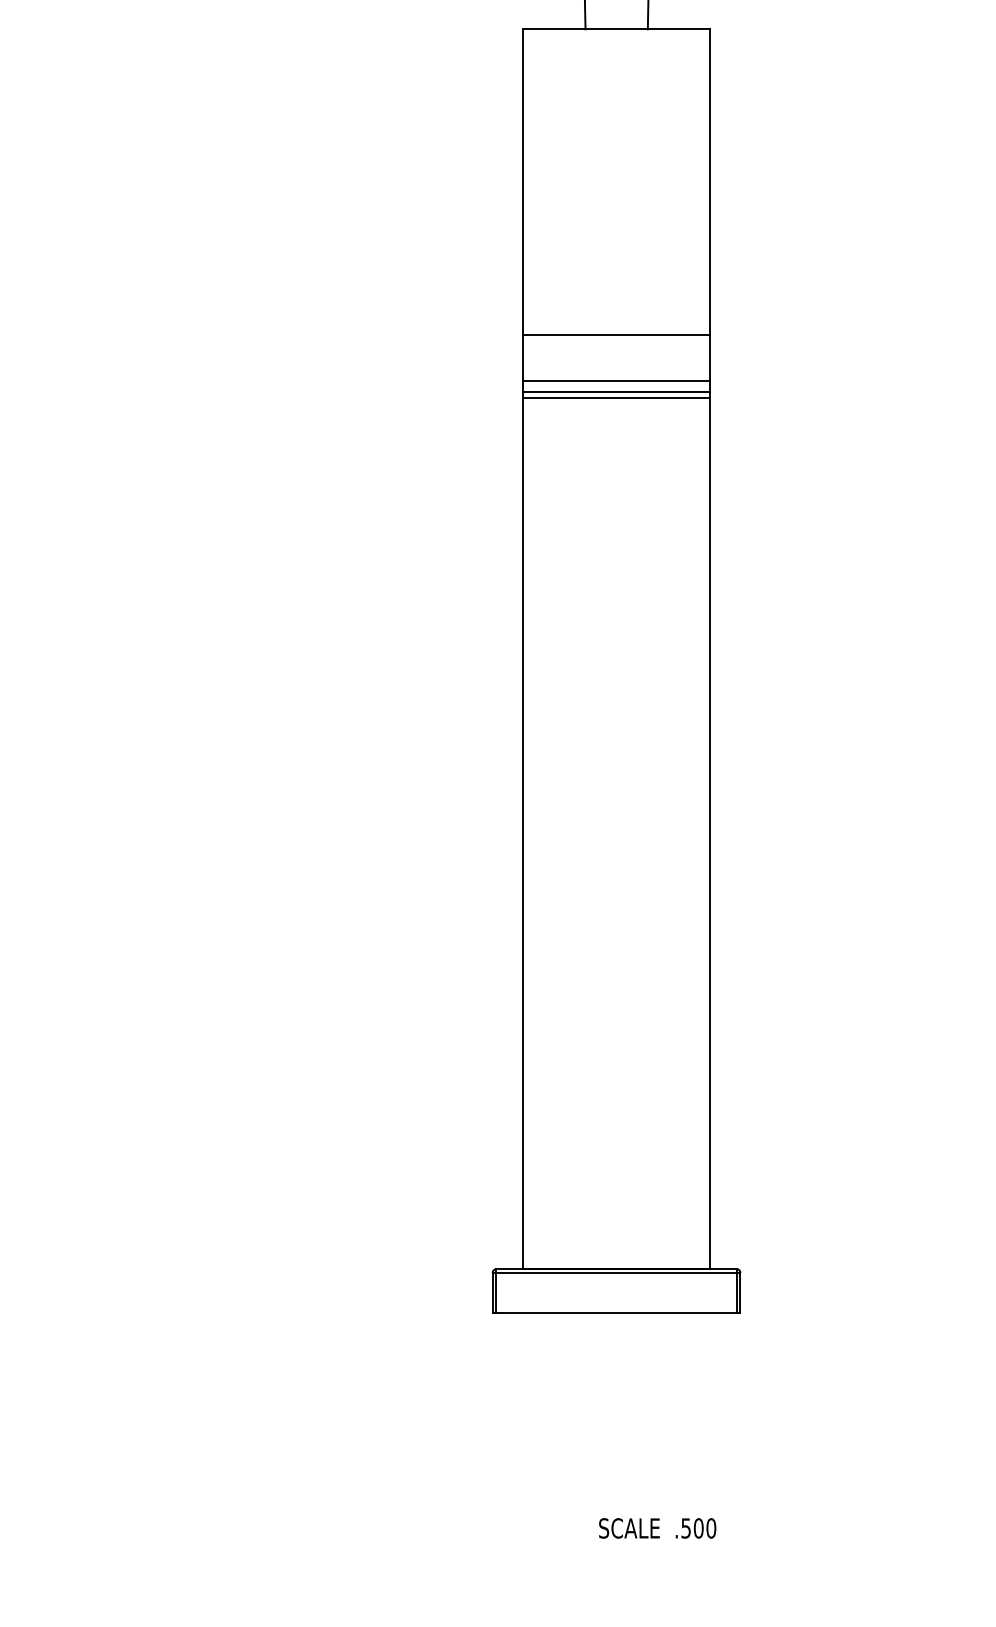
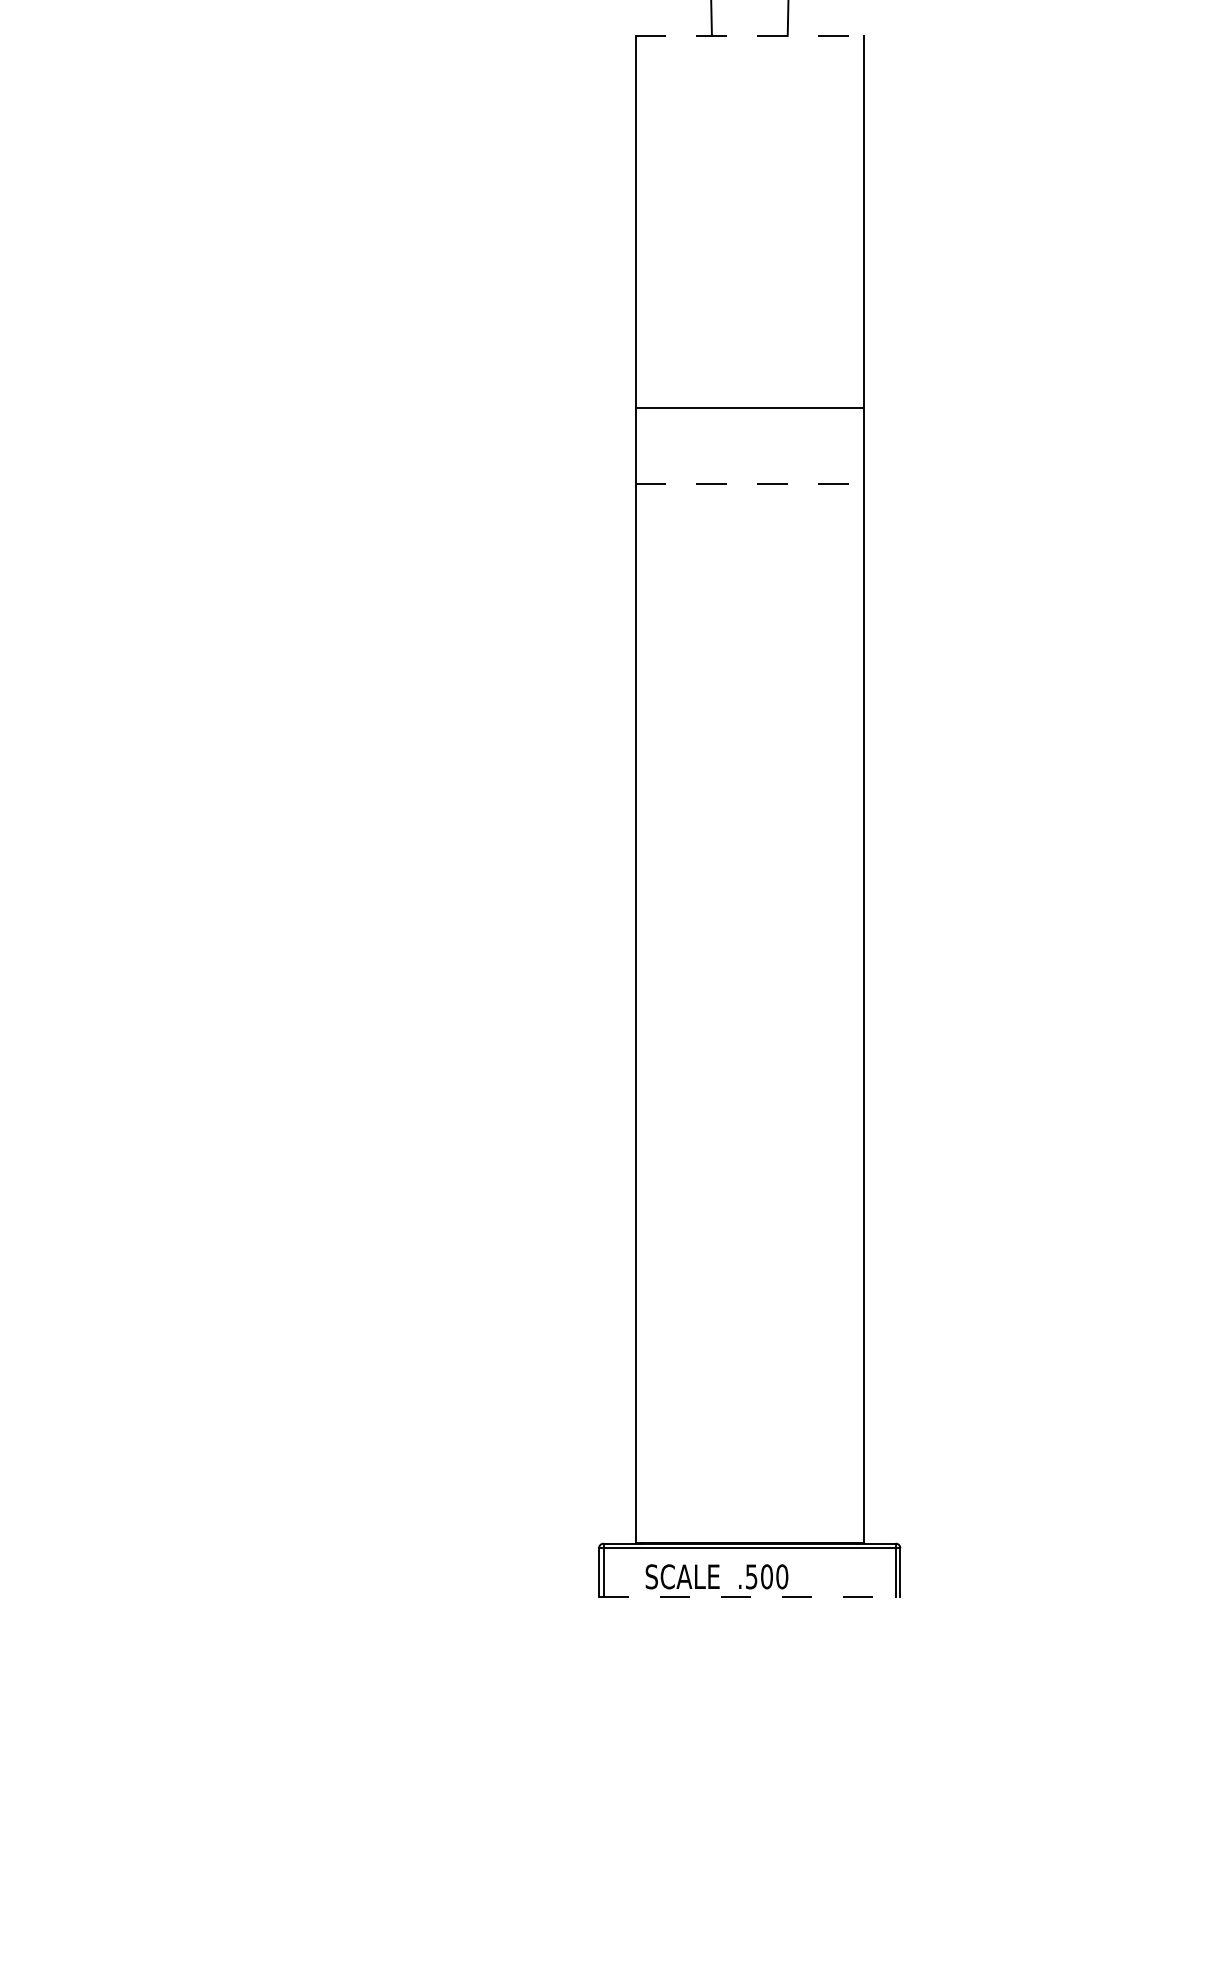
line: (616, 29) -> (749, 35), solid -> dashed
line: (616, 381) -> (749, 464), removed
line: (616, 392) -> (749, 477), removed
line: (616, 398) -> (749, 484), solid -> dashed
line: (616, 1312) -> (749, 1596), solid -> dashed
text: (657, 1528) -> (716, 1576), moved

